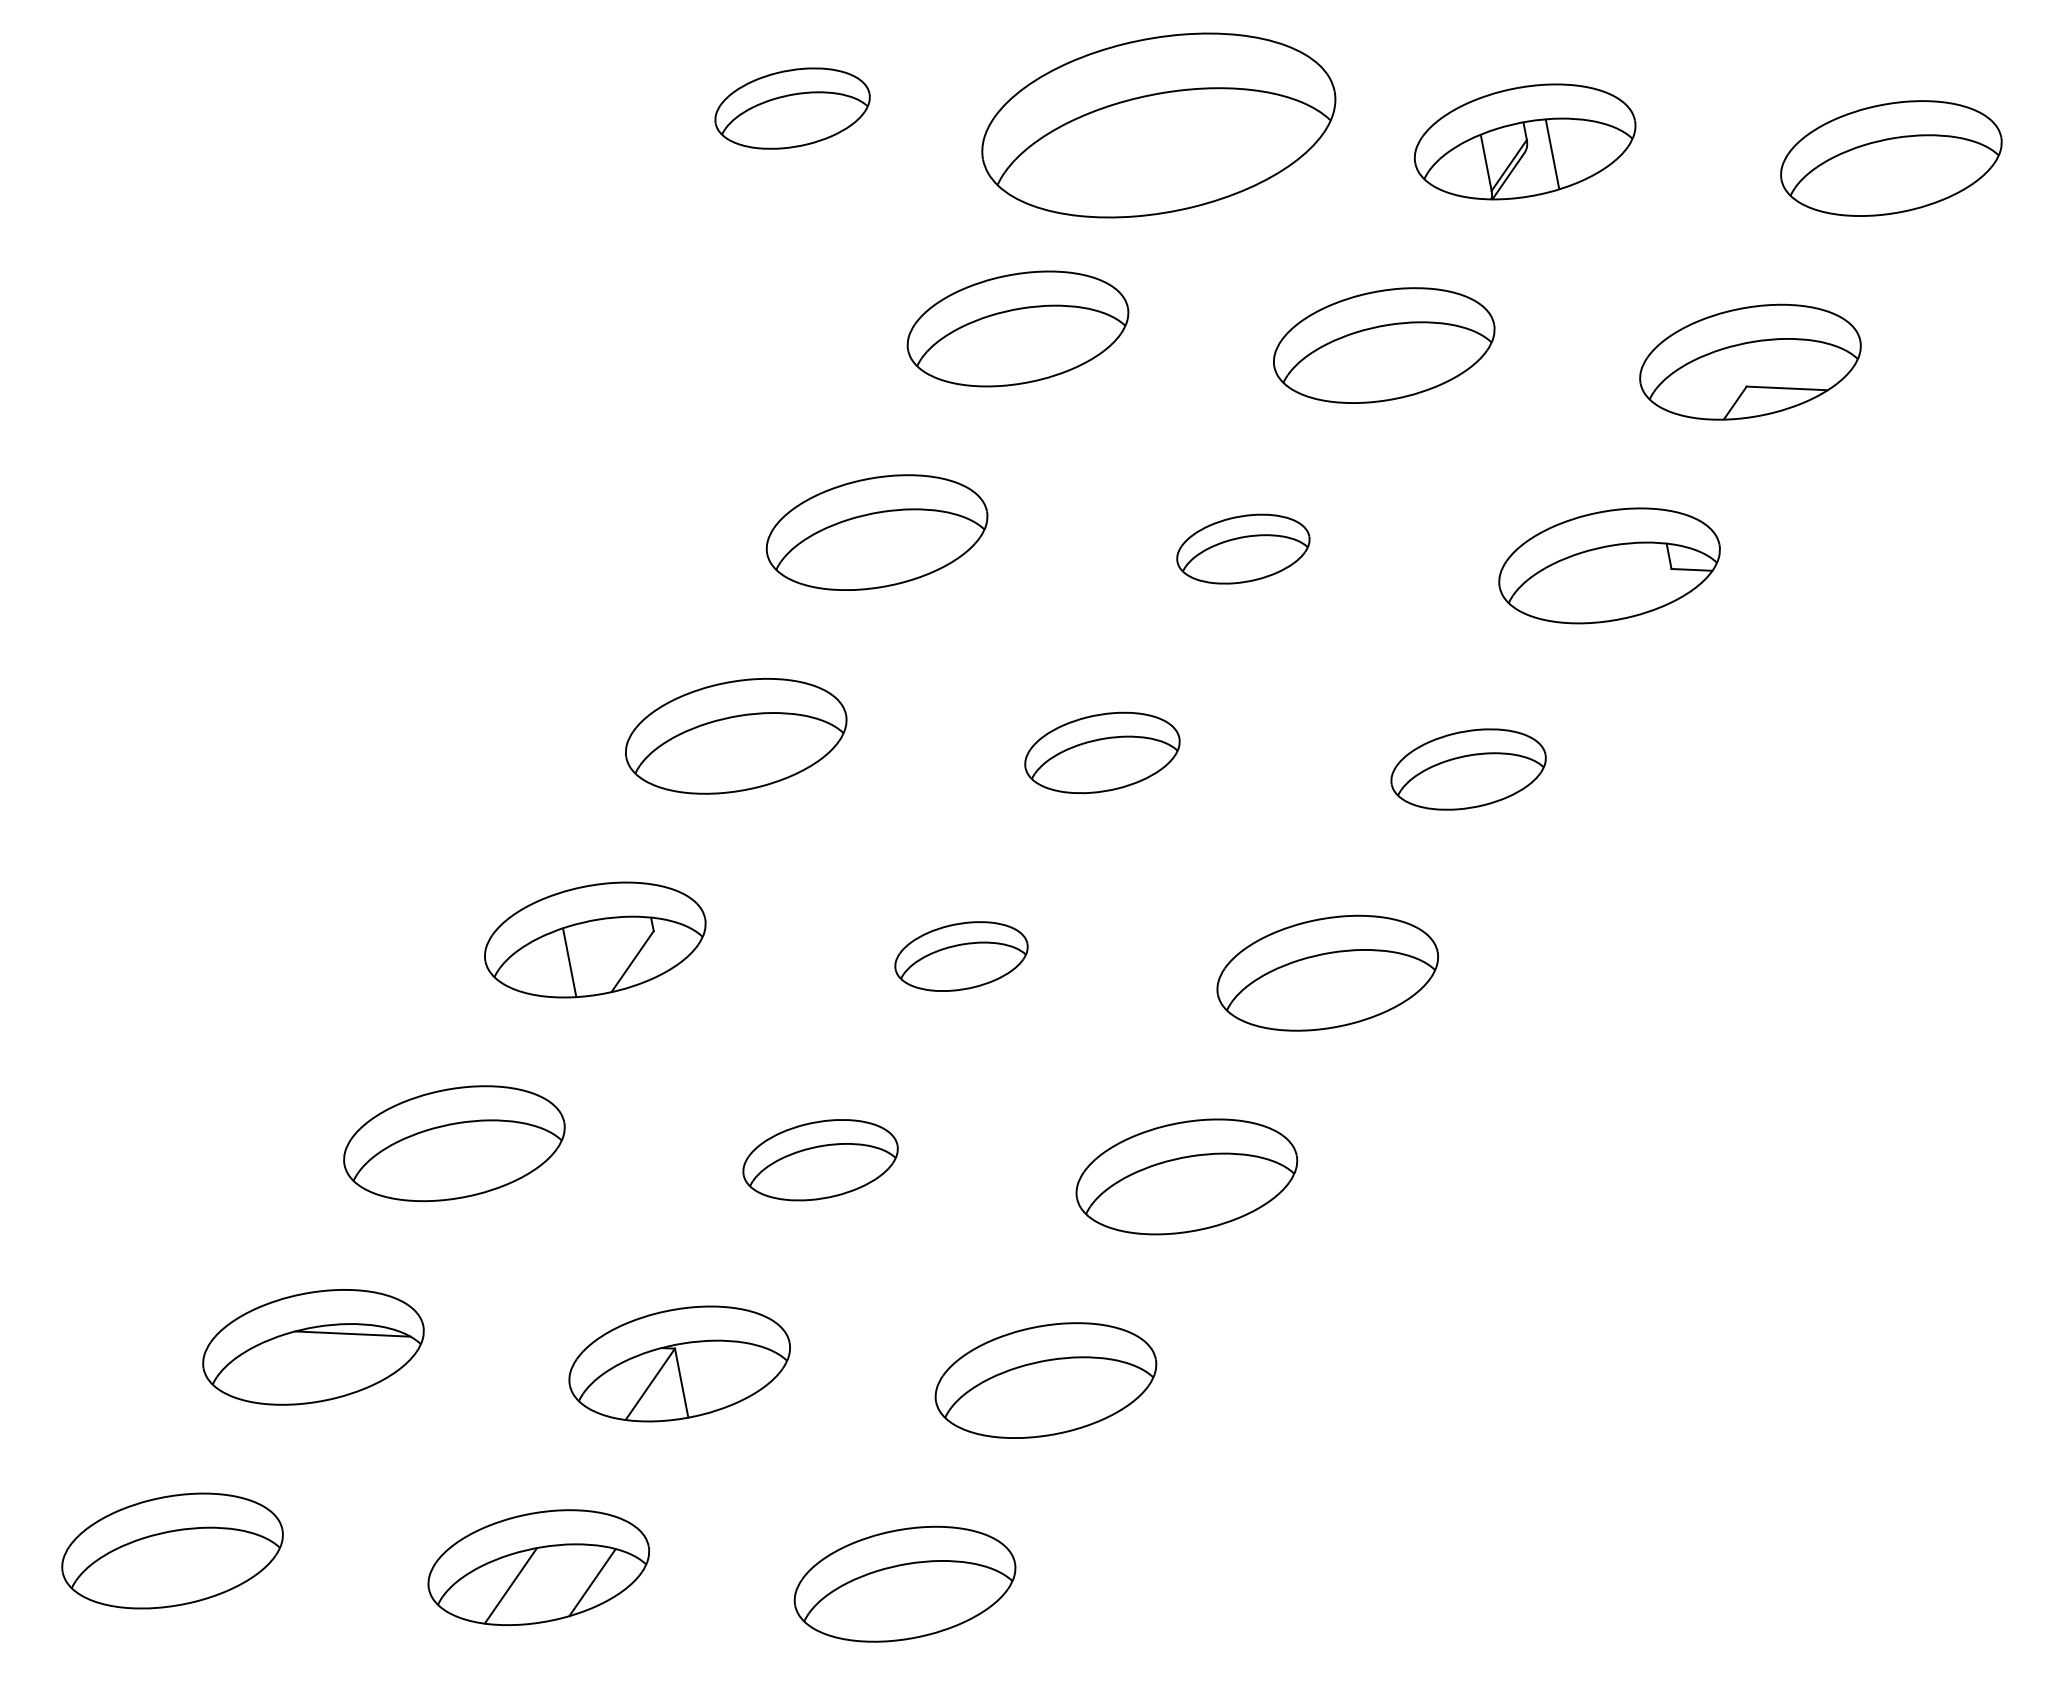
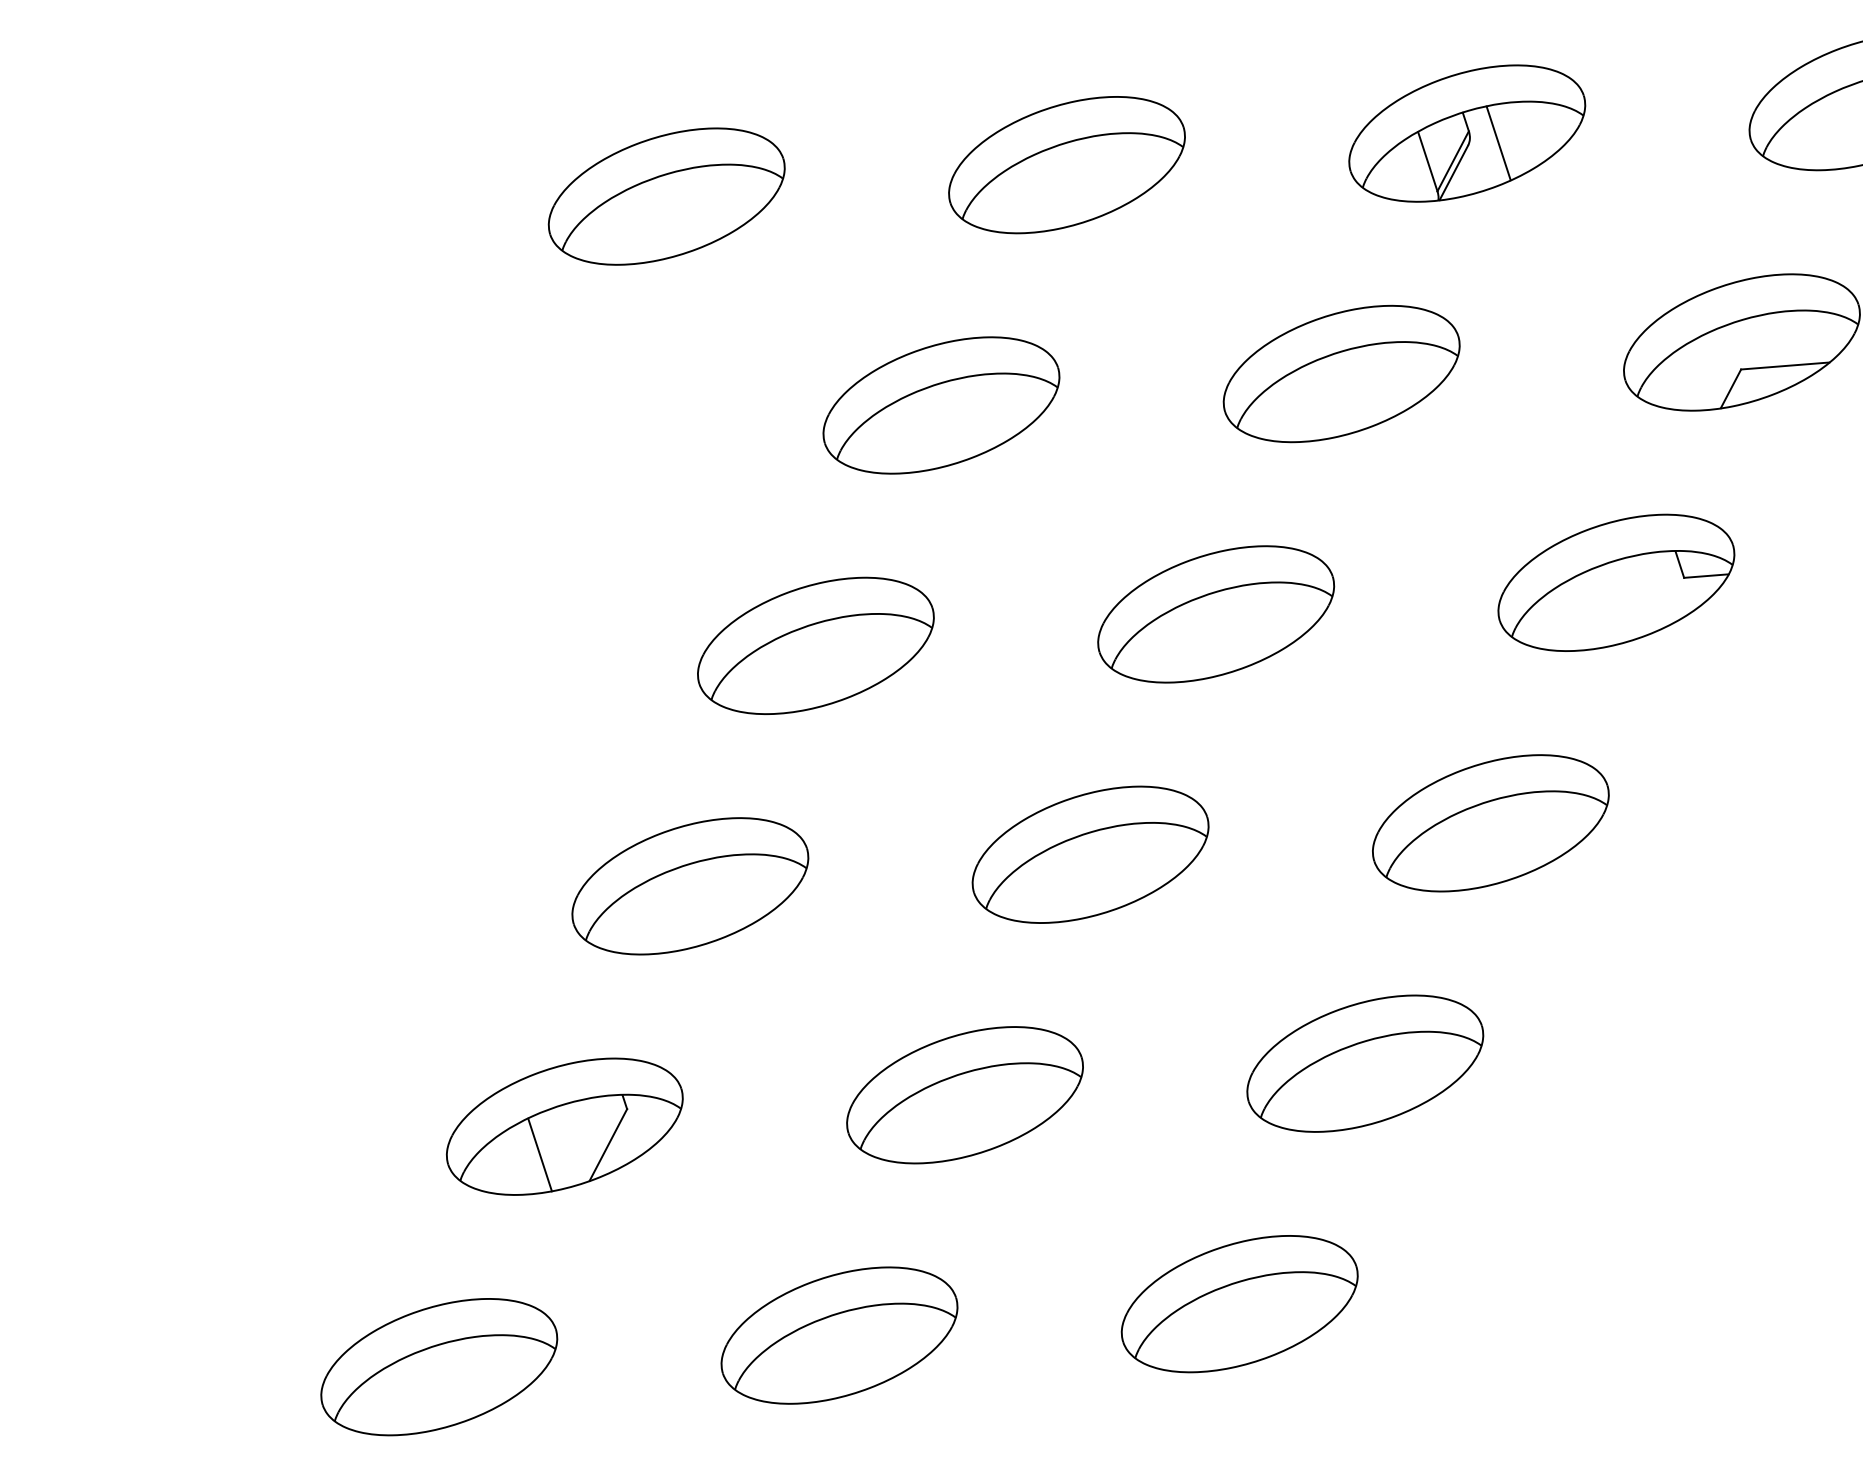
part: (792, 108) -> (666, 196), size x1.43
part: (1158, 124) -> (1066, 164), size x0.62
part: (1243, 548) -> (1216, 613), size x1.67
part: (1102, 752) -> (1090, 854), size x1.43
part: (1468, 769) -> (1490, 823), size x1.43
part: (961, 956) -> (964, 1095), size x1.67
part: (820, 1159) -> (839, 1334), size x1.43

